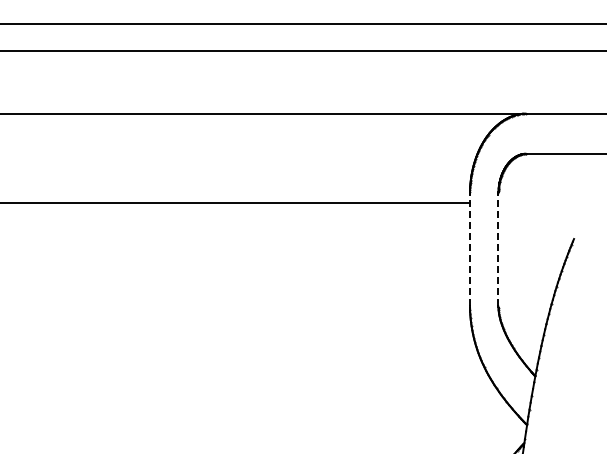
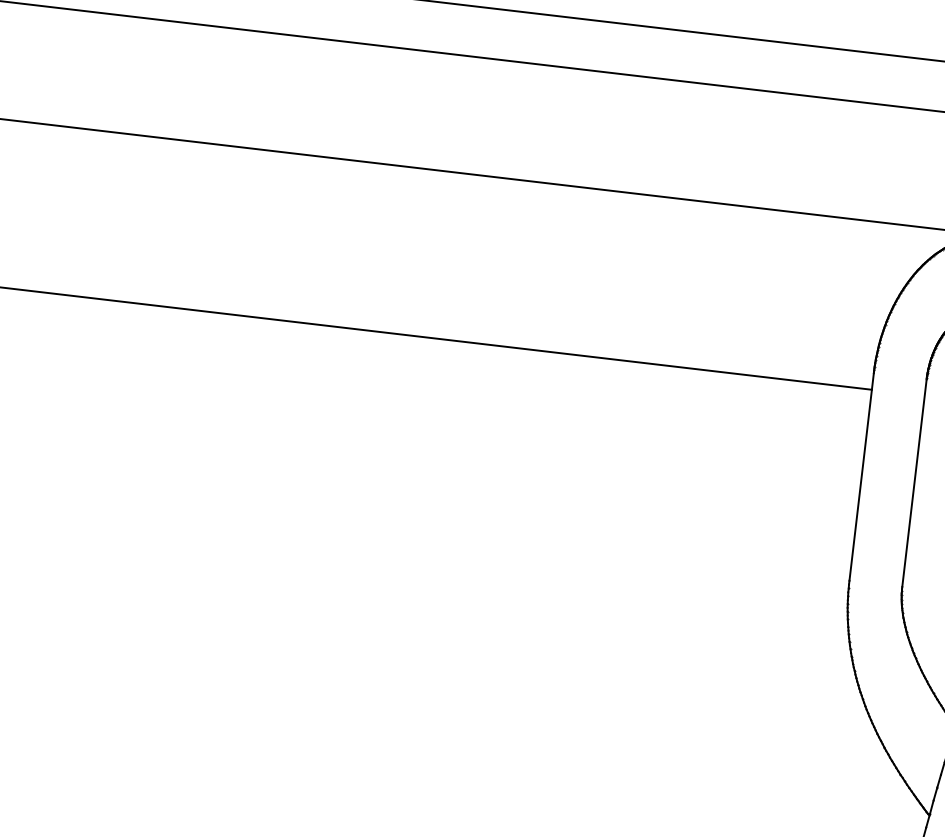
line: (470, 249) -> (862, 476), dashed -> solid
line: (498, 249) -> (914, 482), dashed -> solid

